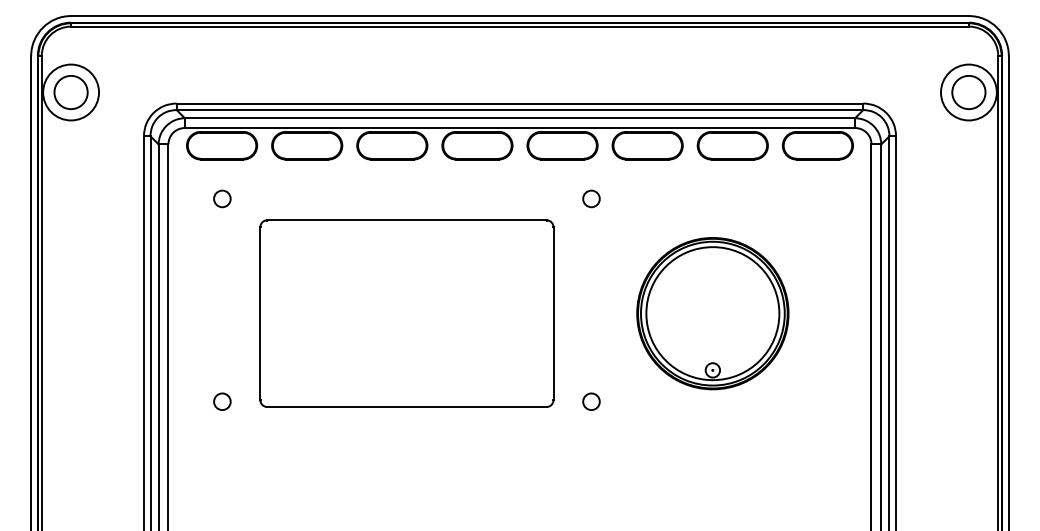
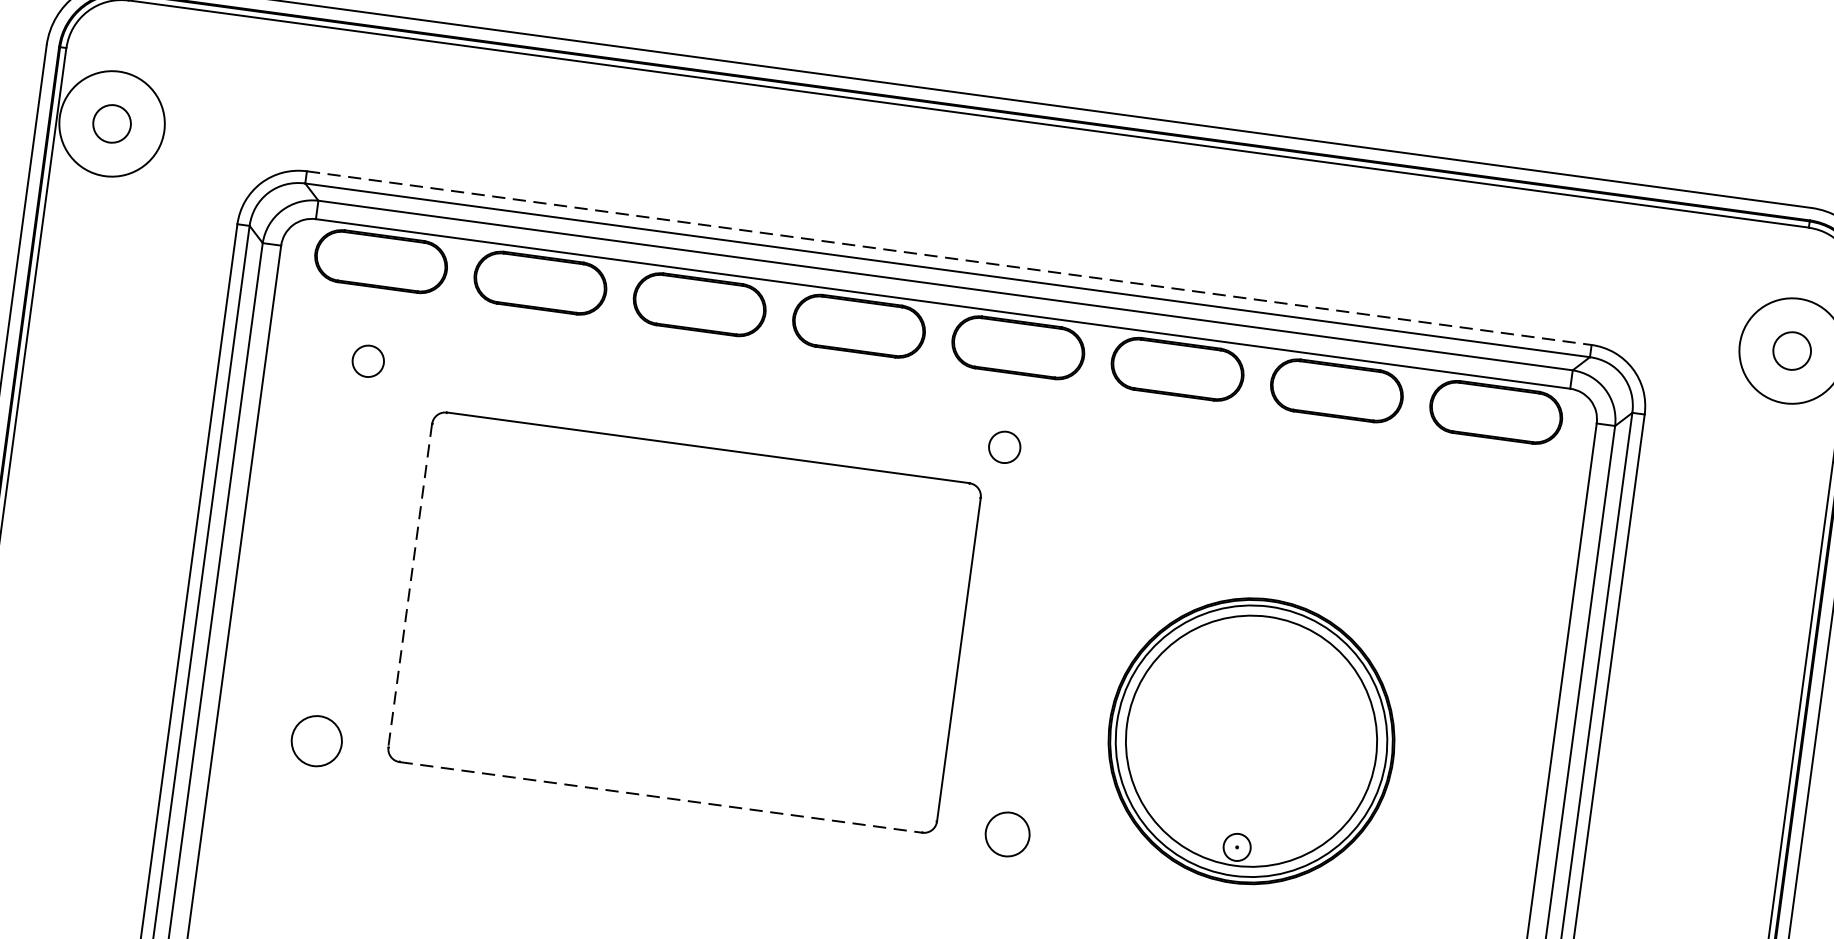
circle: (70, 92) -> (110, 123), size x0.6
circle: (968, 92) -> (1791, 350), size x0.6
line: (520, 103) -> (950, 258), solid -> dashed
circle: (591, 198) -> (1004, 446), moved
part: (712, 313) -> (1250, 740), moved
line: (260, 314) -> (410, 587), solid -> dashed
circle: (222, 401) -> (317, 740), size x1.6
circle: (591, 401) -> (1007, 833), size x1.4
line: (406, 407) -> (660, 798), solid -> dashed

